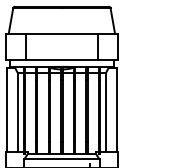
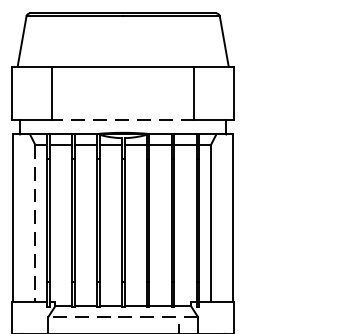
line: (61, 60) -> (122, 120), solid -> dashed
line: (17, 112) -> (34, 223), solid -> dashed
line: (61, 159) -> (122, 317), solid -> dashed

